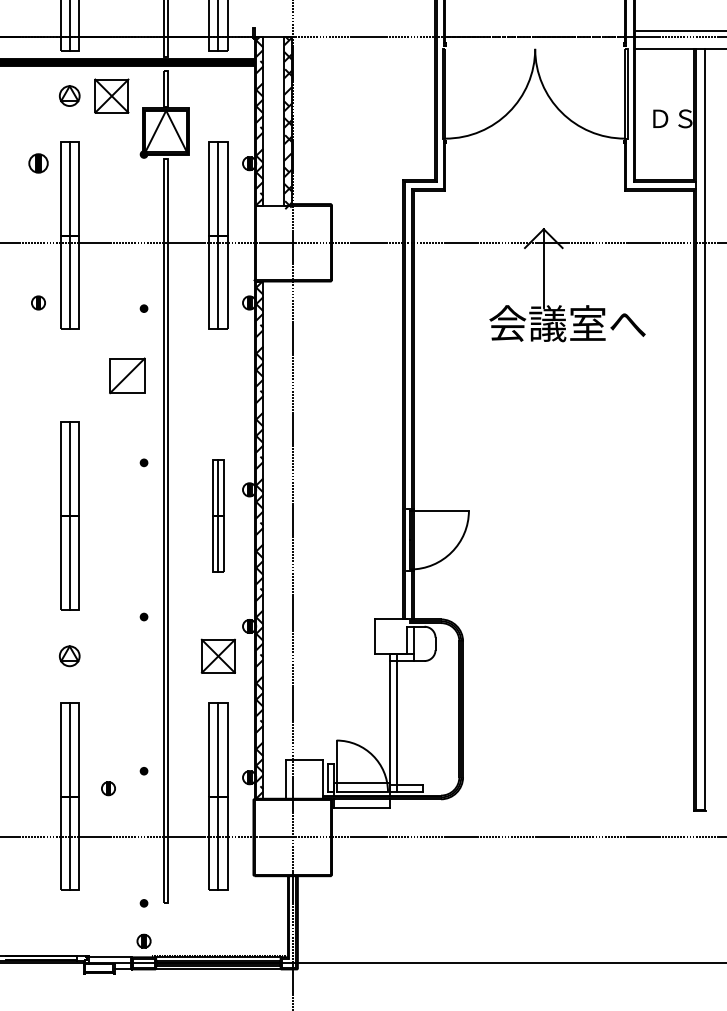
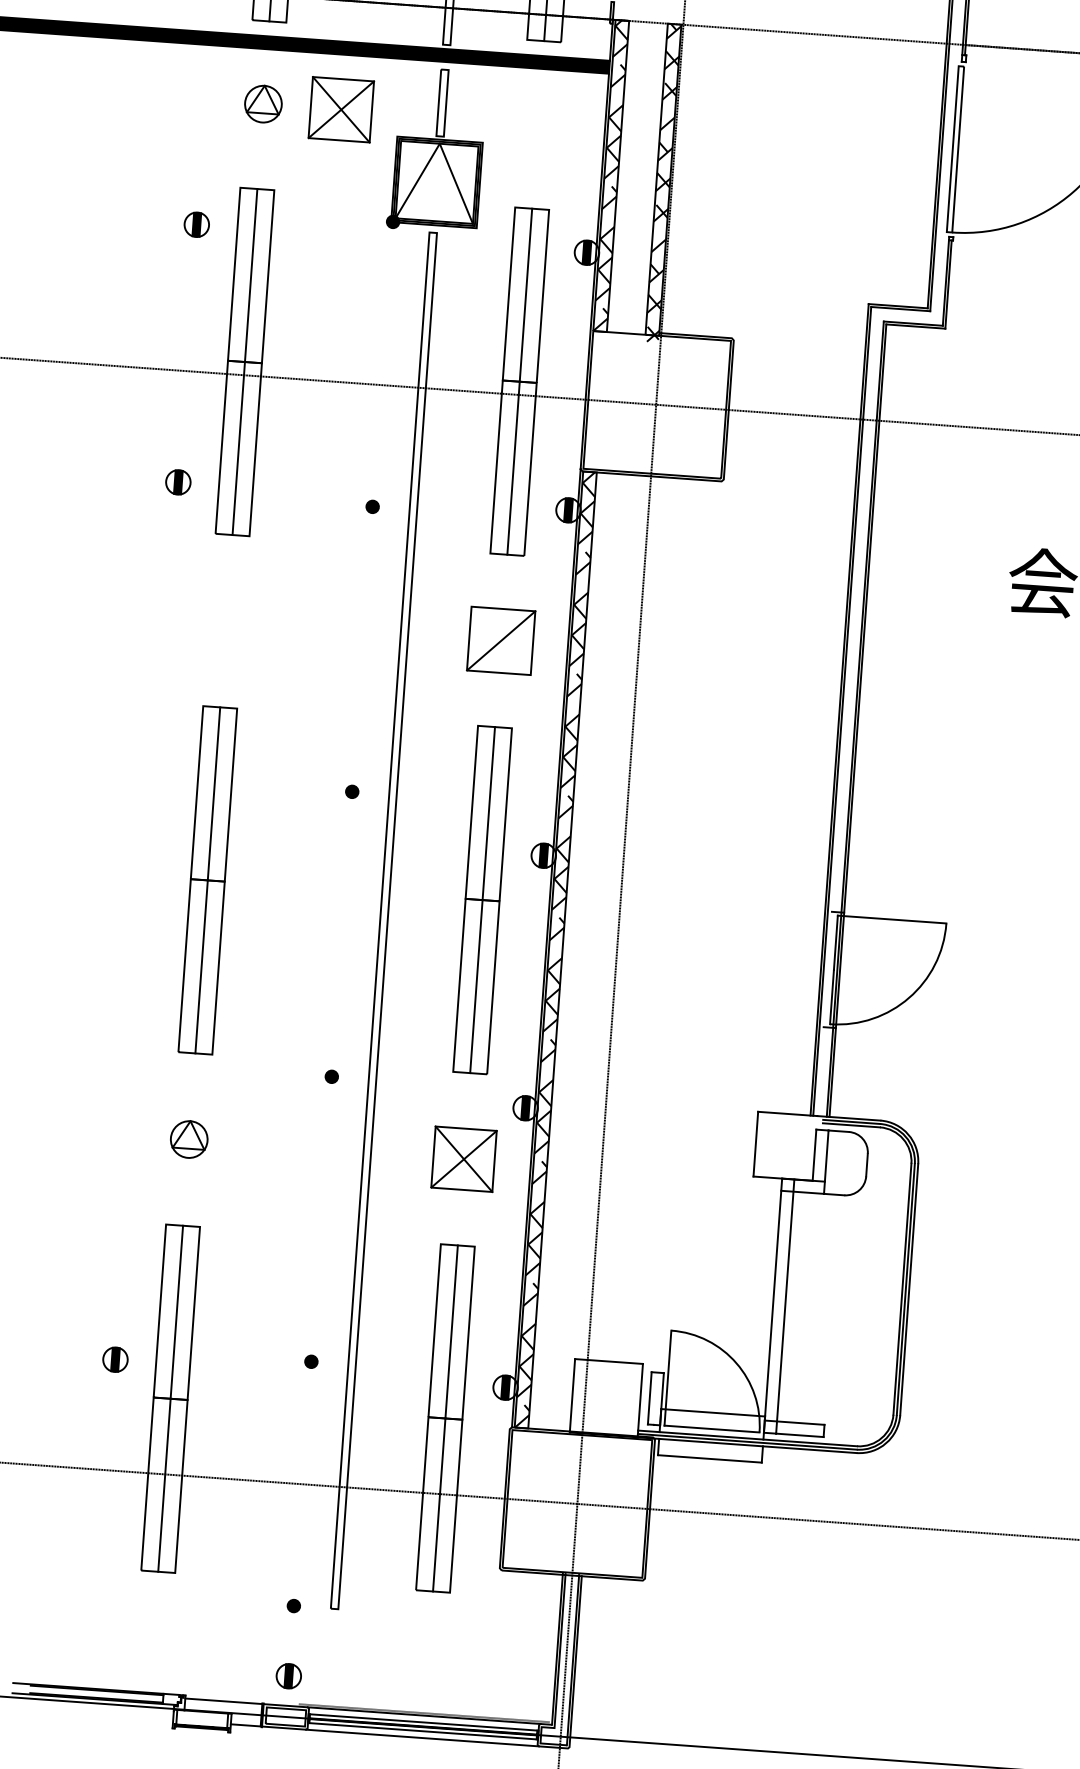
part: (38, 163) -> (196, 224), size x0.71
part: (127, 375) -> (501, 640), moved
part: (218, 515) -> (482, 899), size x1.67
part: (108, 788) -> (115, 1359), moved

